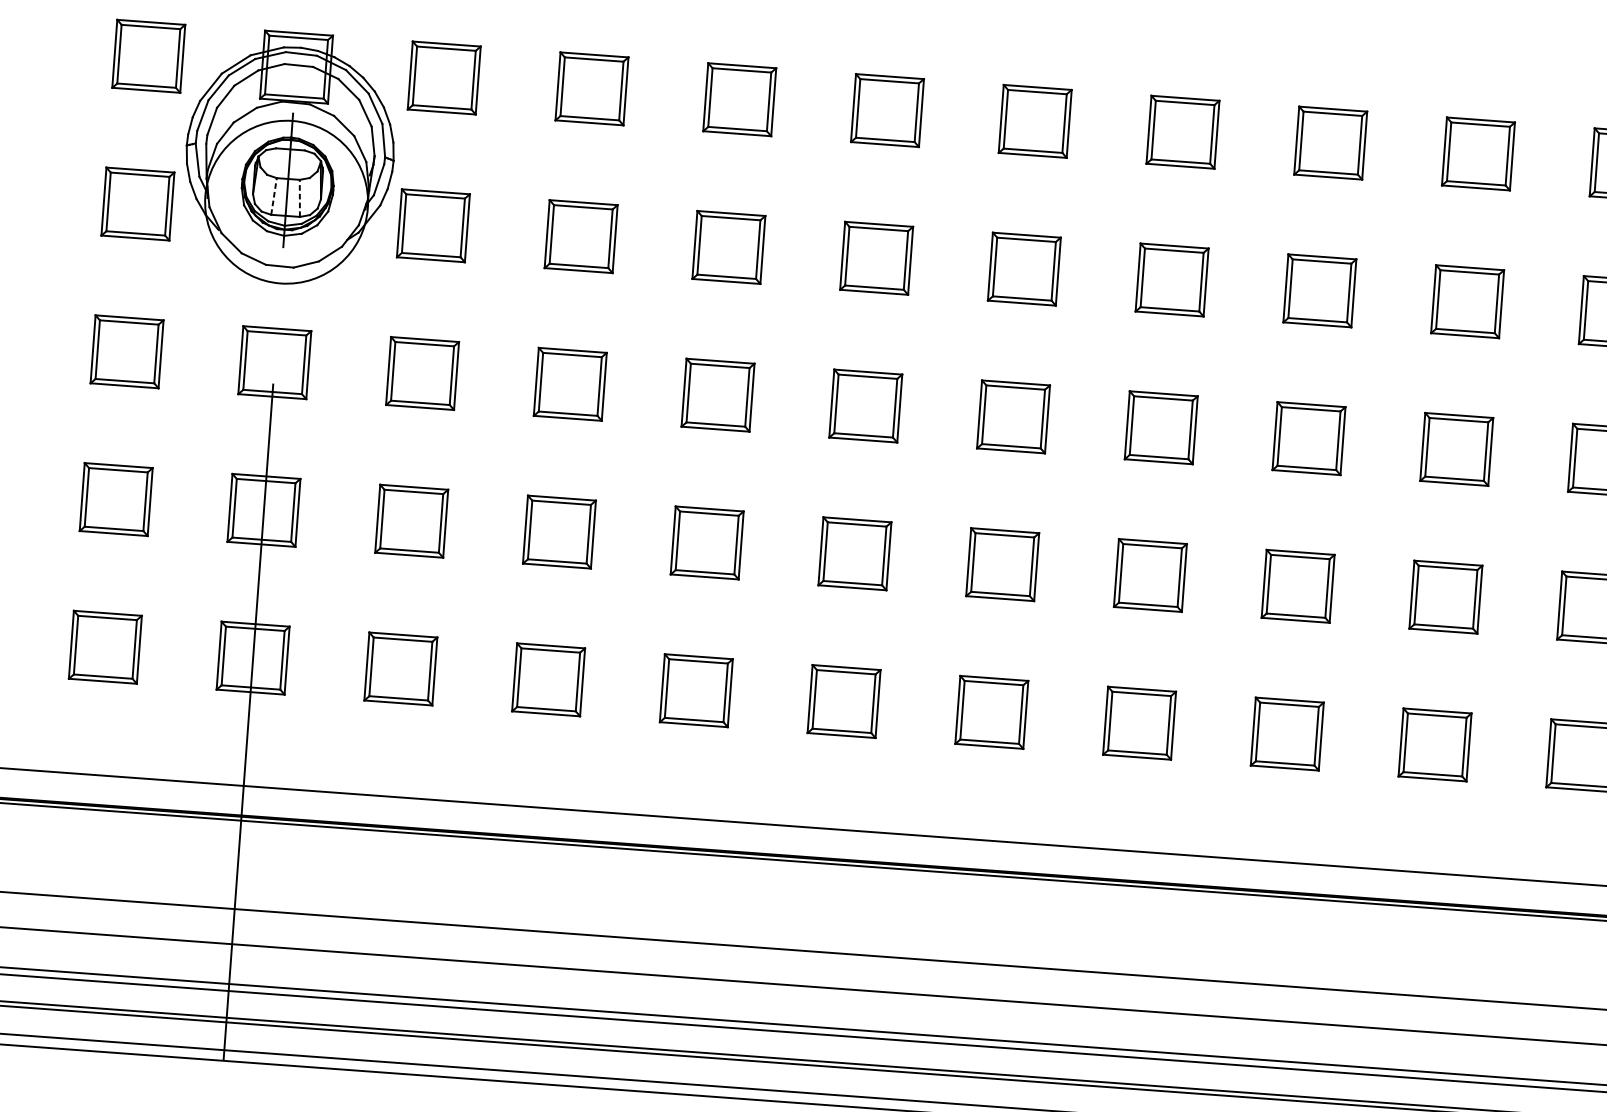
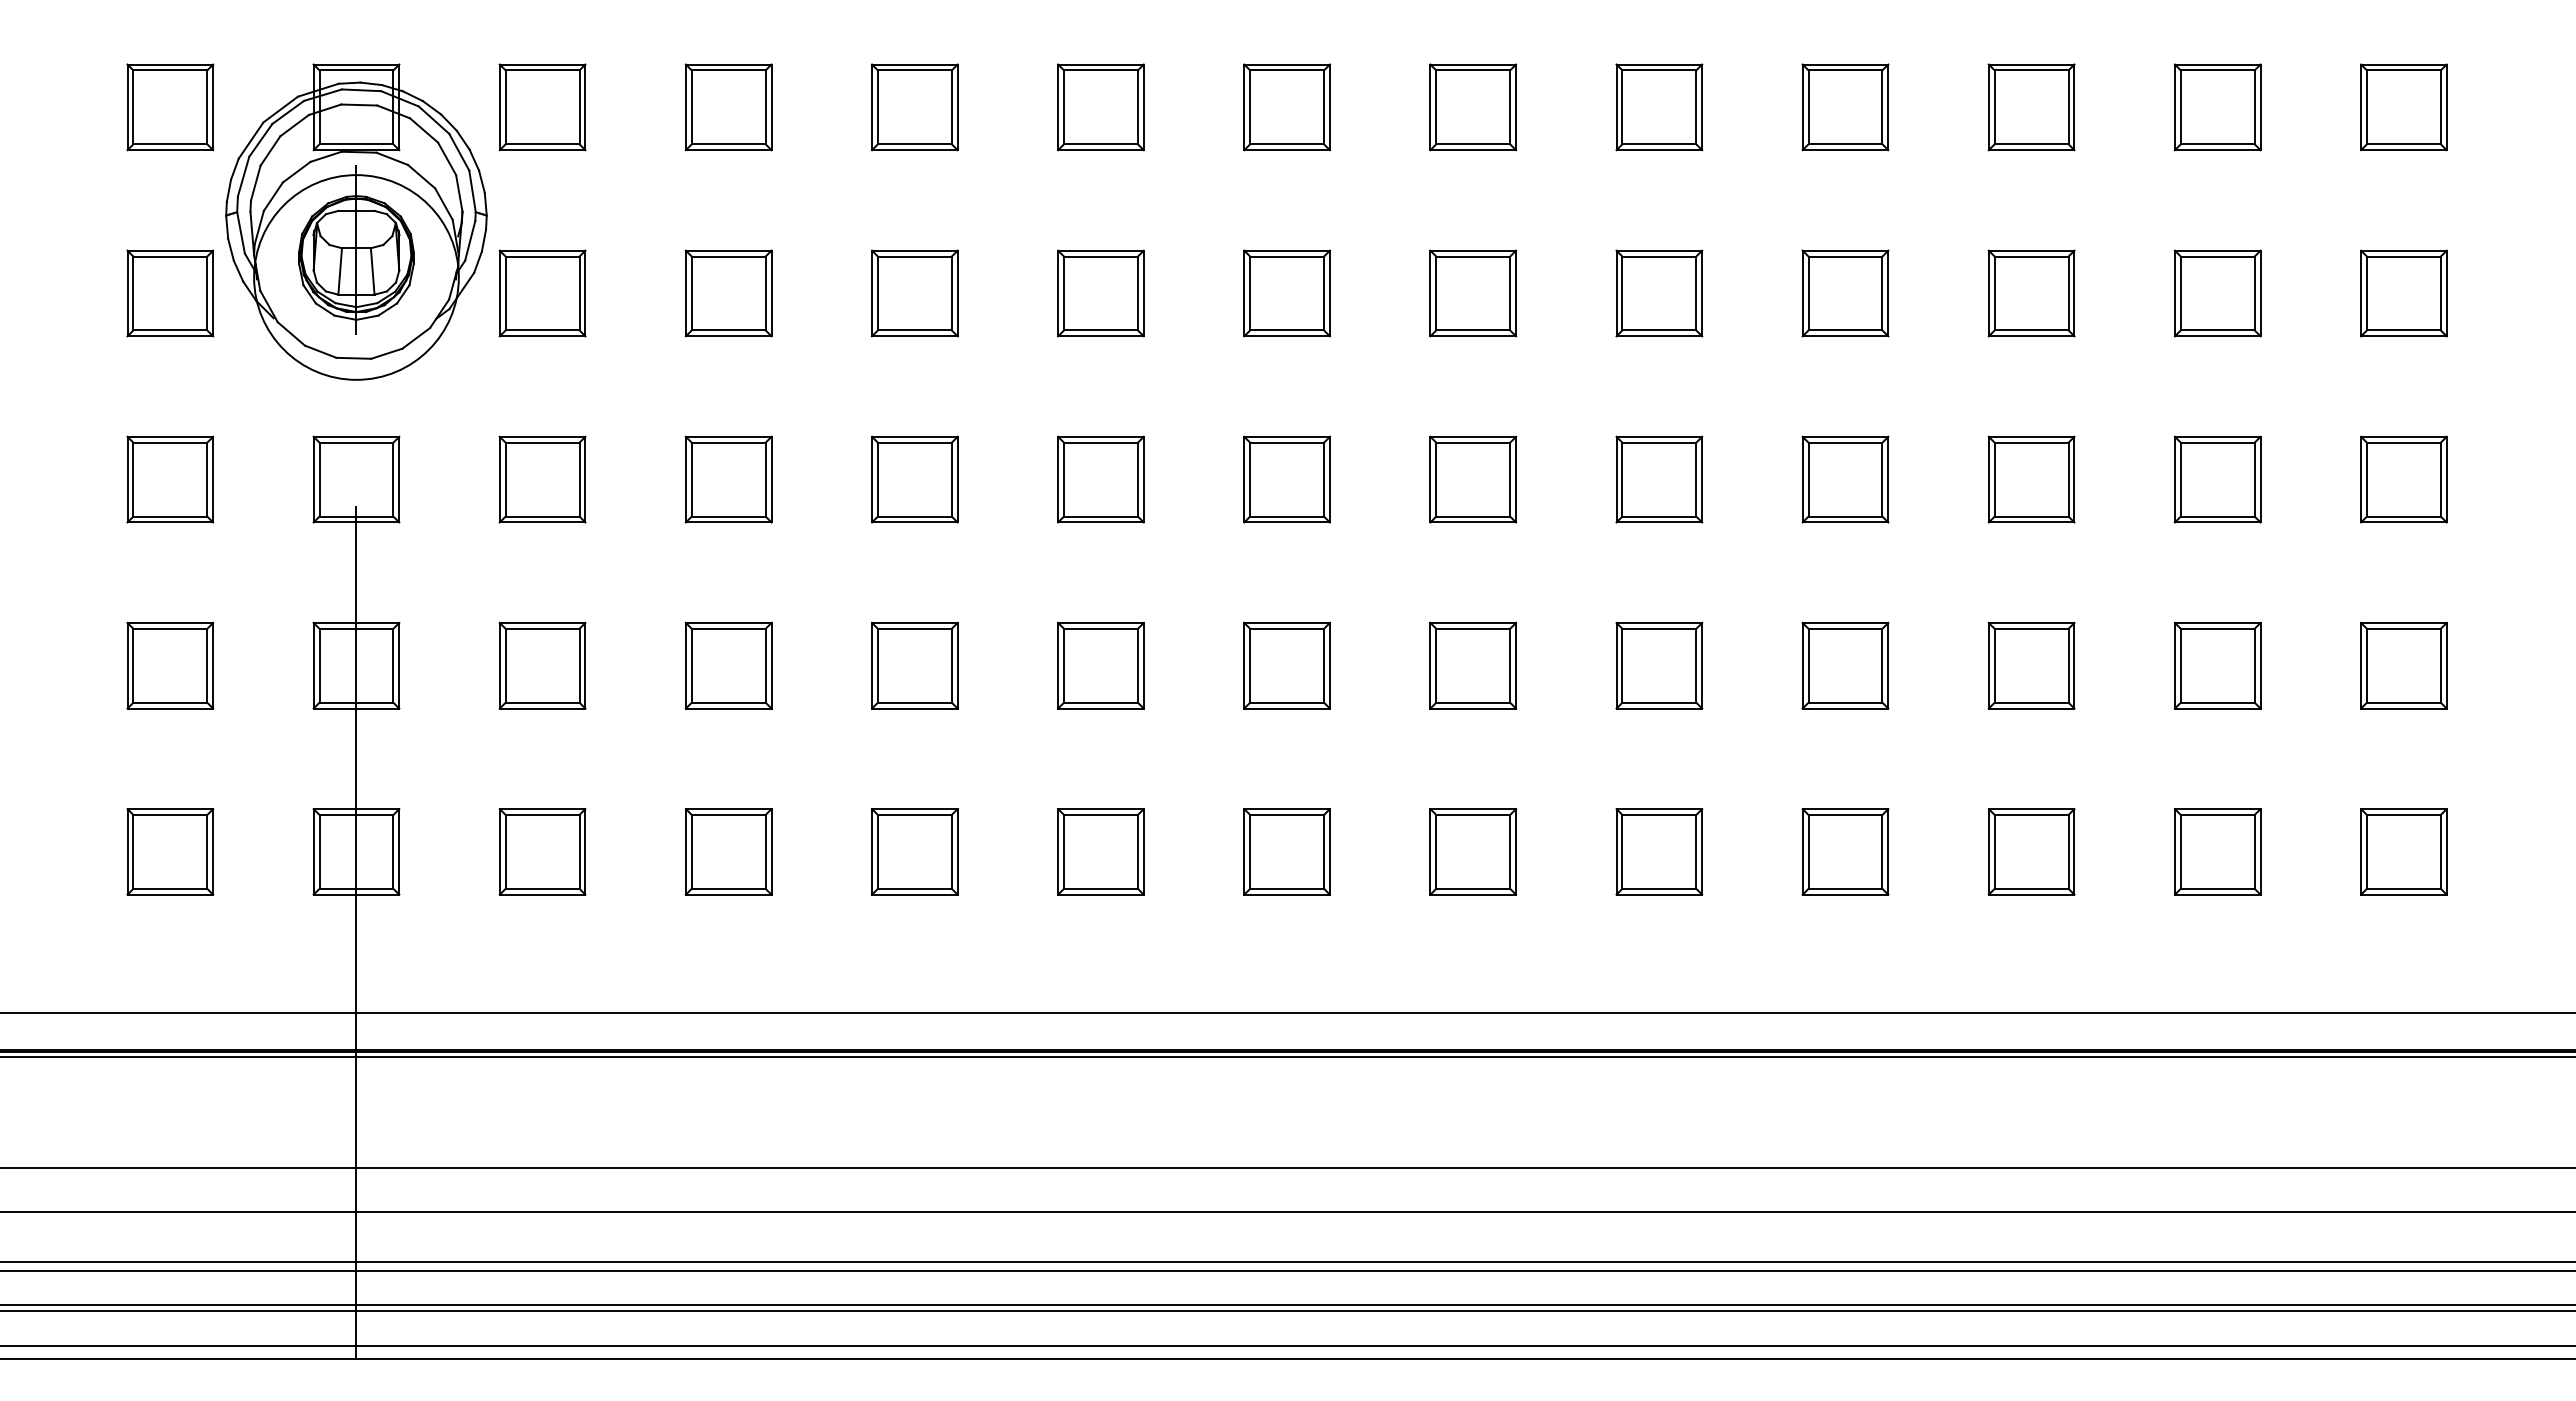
line: (274, 195) -> (340, 270), dashed -> solid
line: (299, 197) -> (372, 270), dashed -> solid

